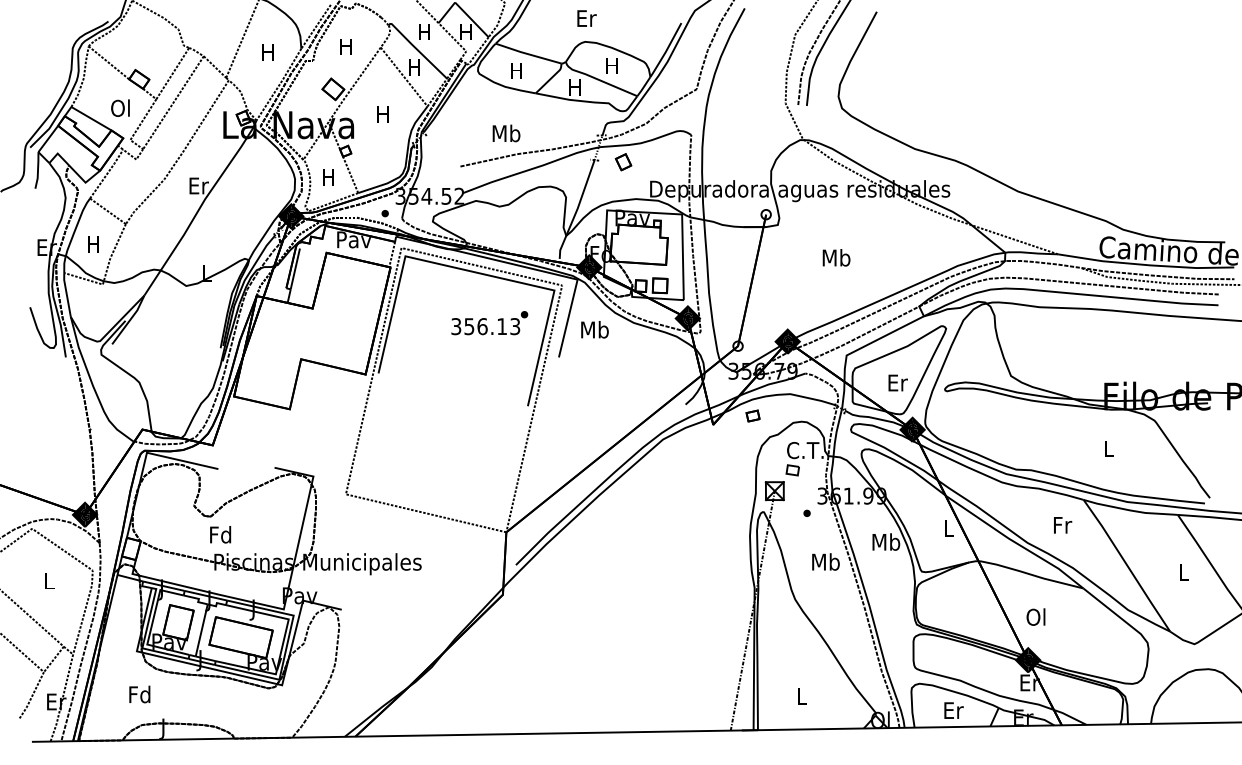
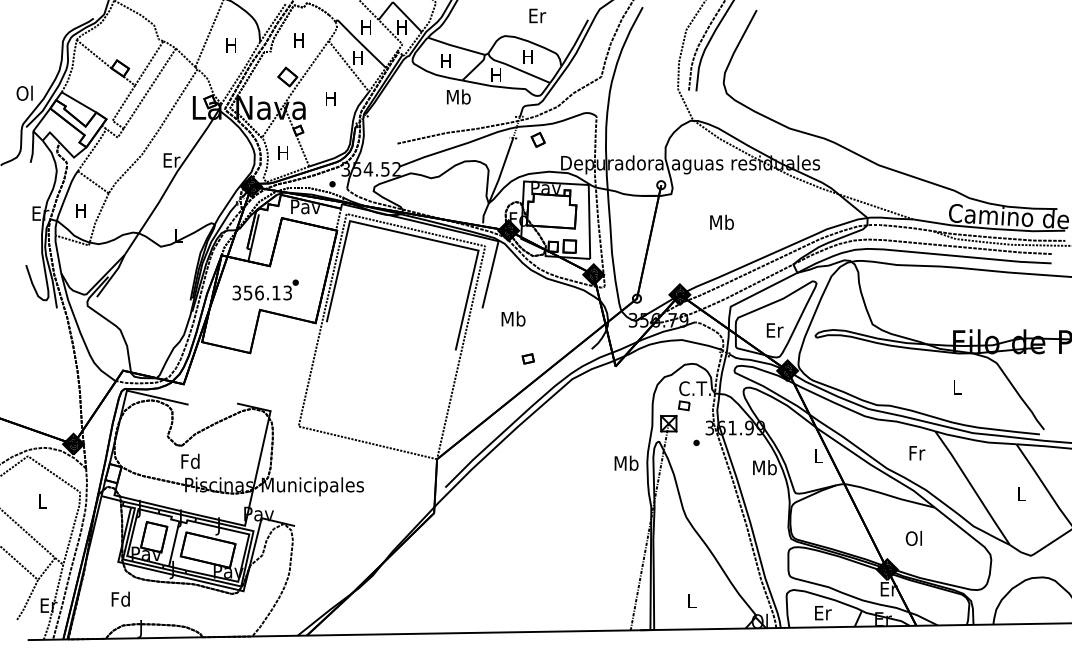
text: (586, 18) -> (537, 15), moved
text: (120, 107) -> (24, 92), moved
text: (506, 133) -> (458, 97), moved
text: (489, 323) -> (265, 290), moved
text: (594, 329) -> (513, 318), moved
part: (752, 415) -> (527, 358), moved
text: (825, 561) -> (626, 462), moved
text: (1035, 616) -> (913, 537), moved

